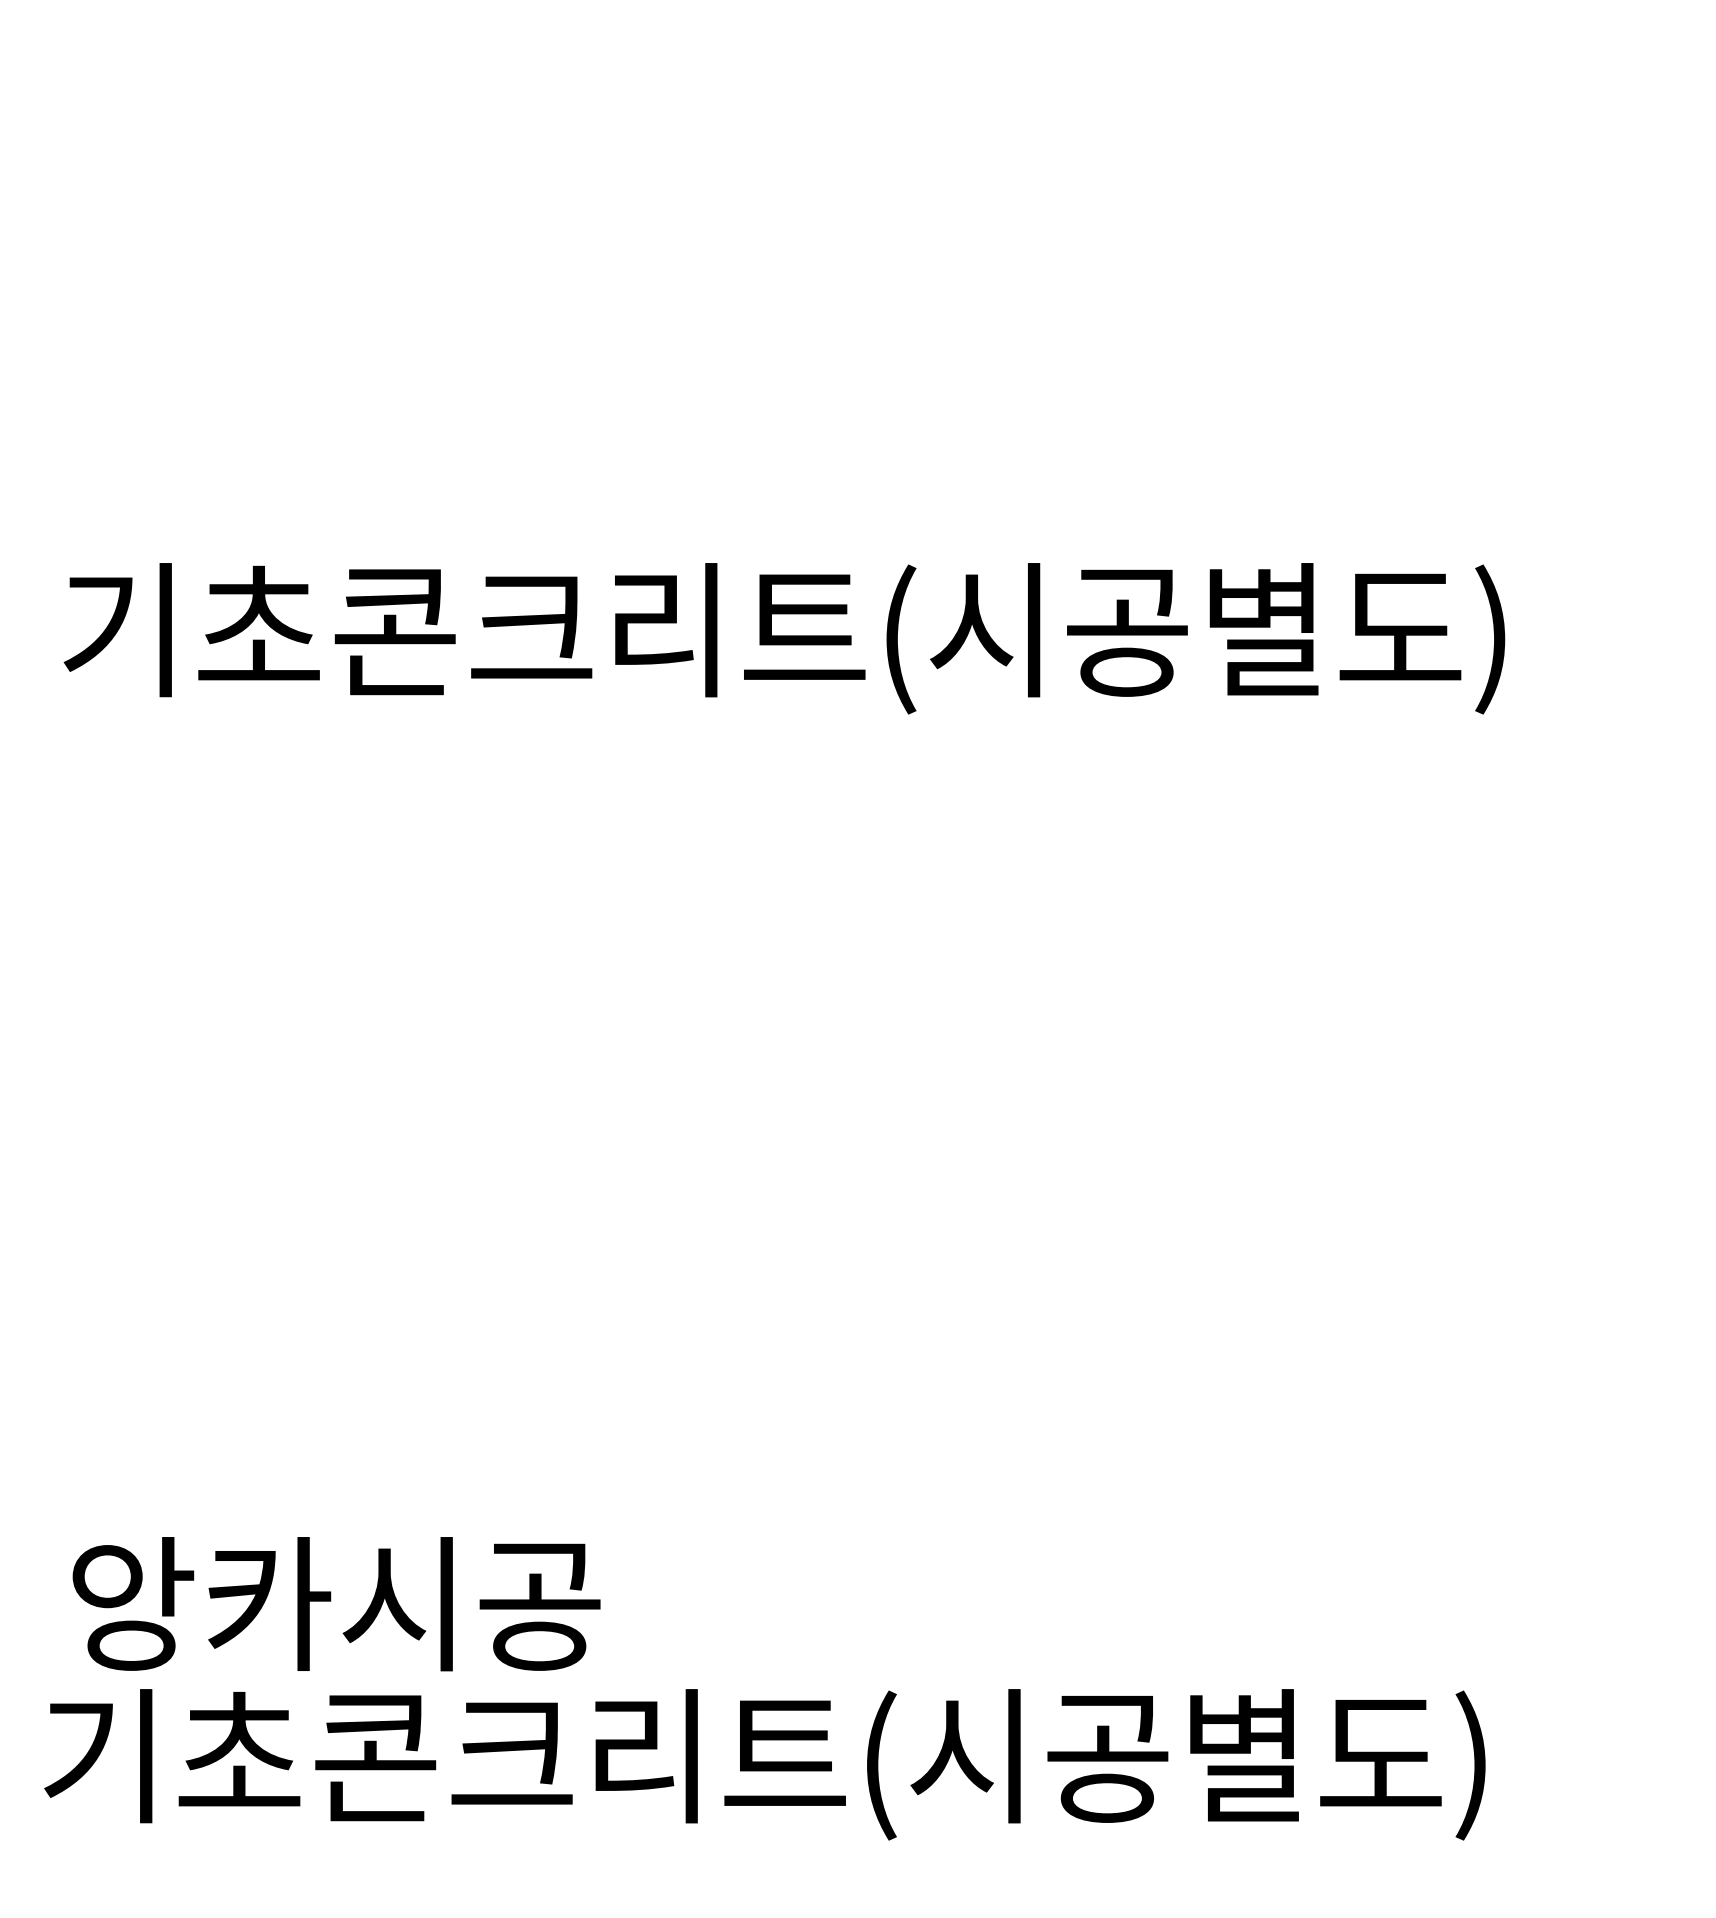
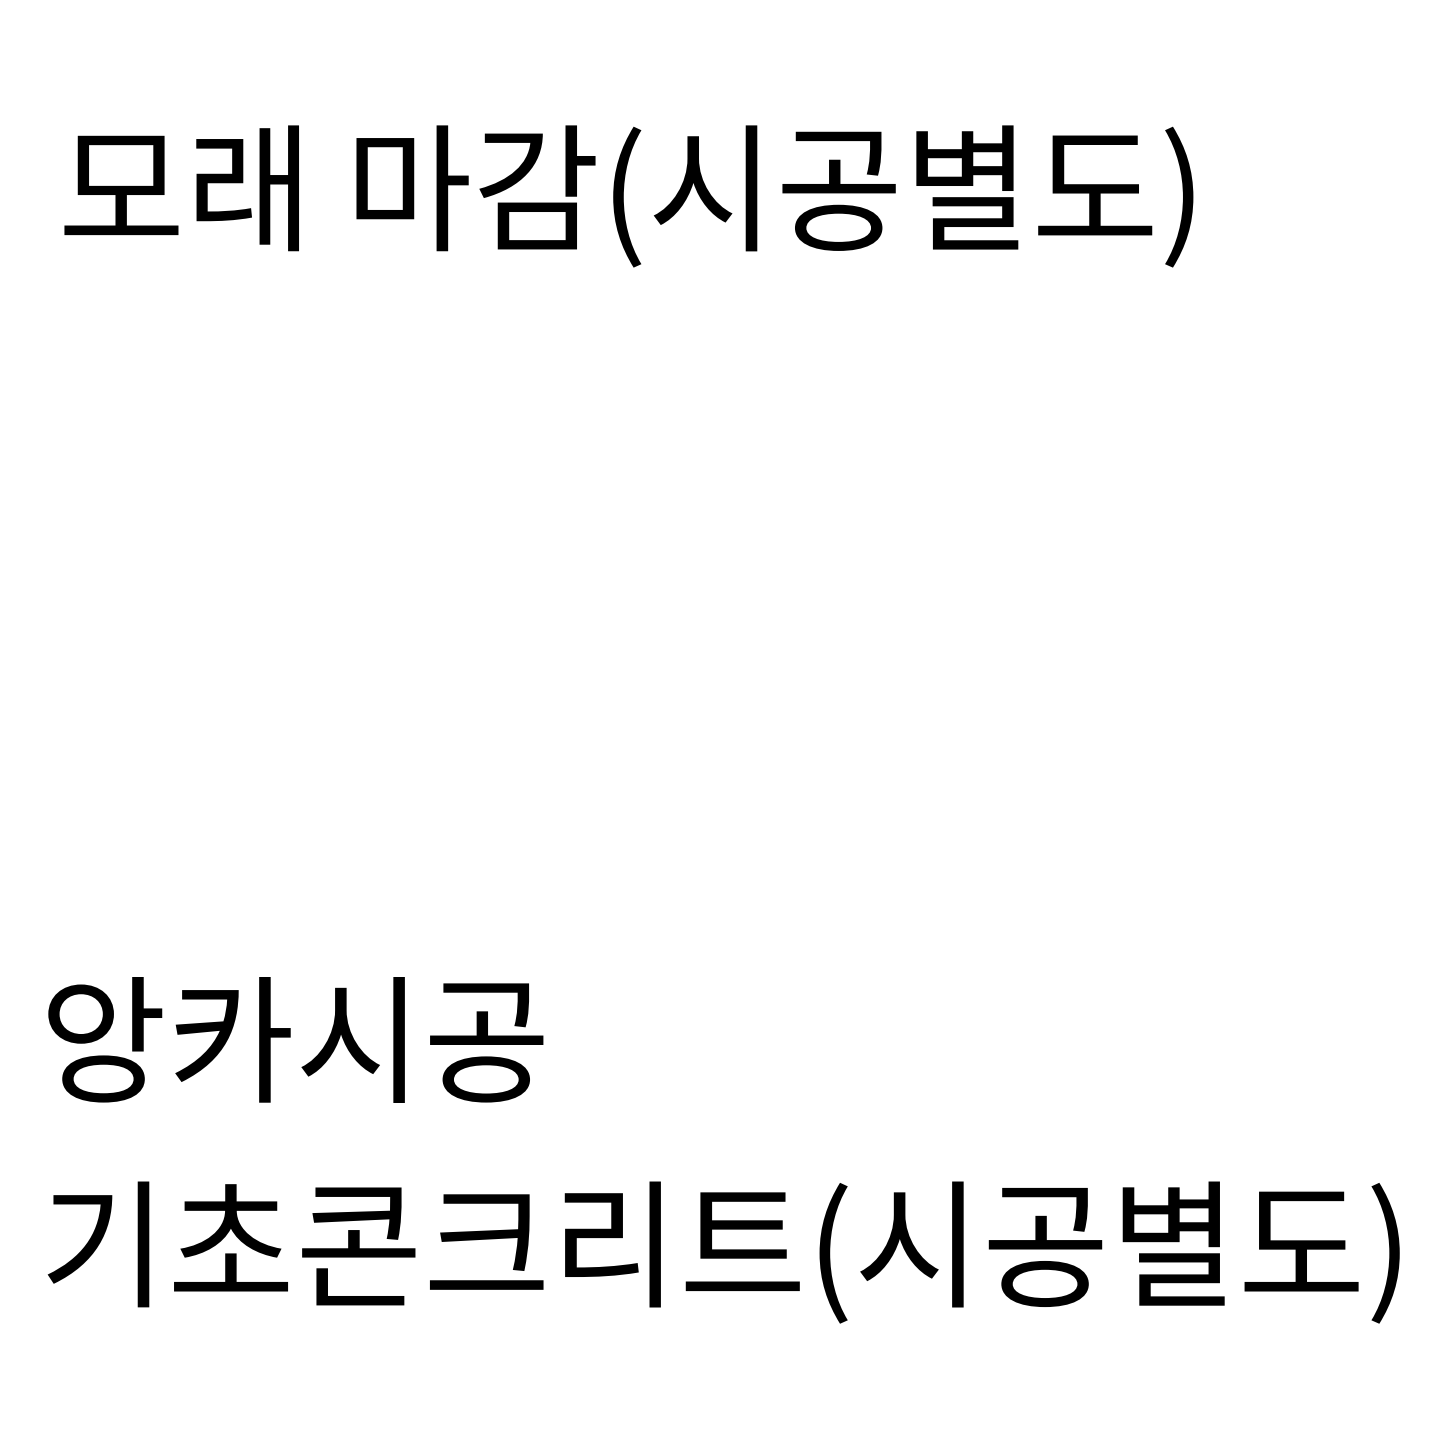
text: (783, 638) -> (741, 196), 기초콘크리트(시공별도) -> 모래 마감(시공별도)
text: (336, 1604) -> (295, 1040), moved

